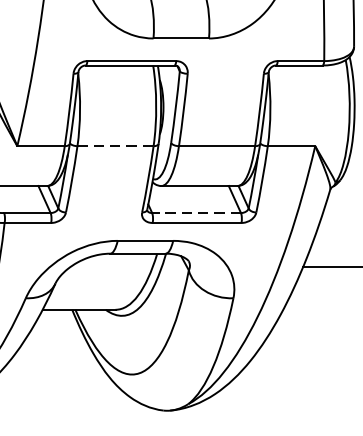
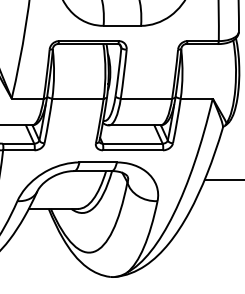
line: (114, 146) -> (77, 98), dashed -> solid
line: (196, 212) -> (132, 143), dashed -> solid

